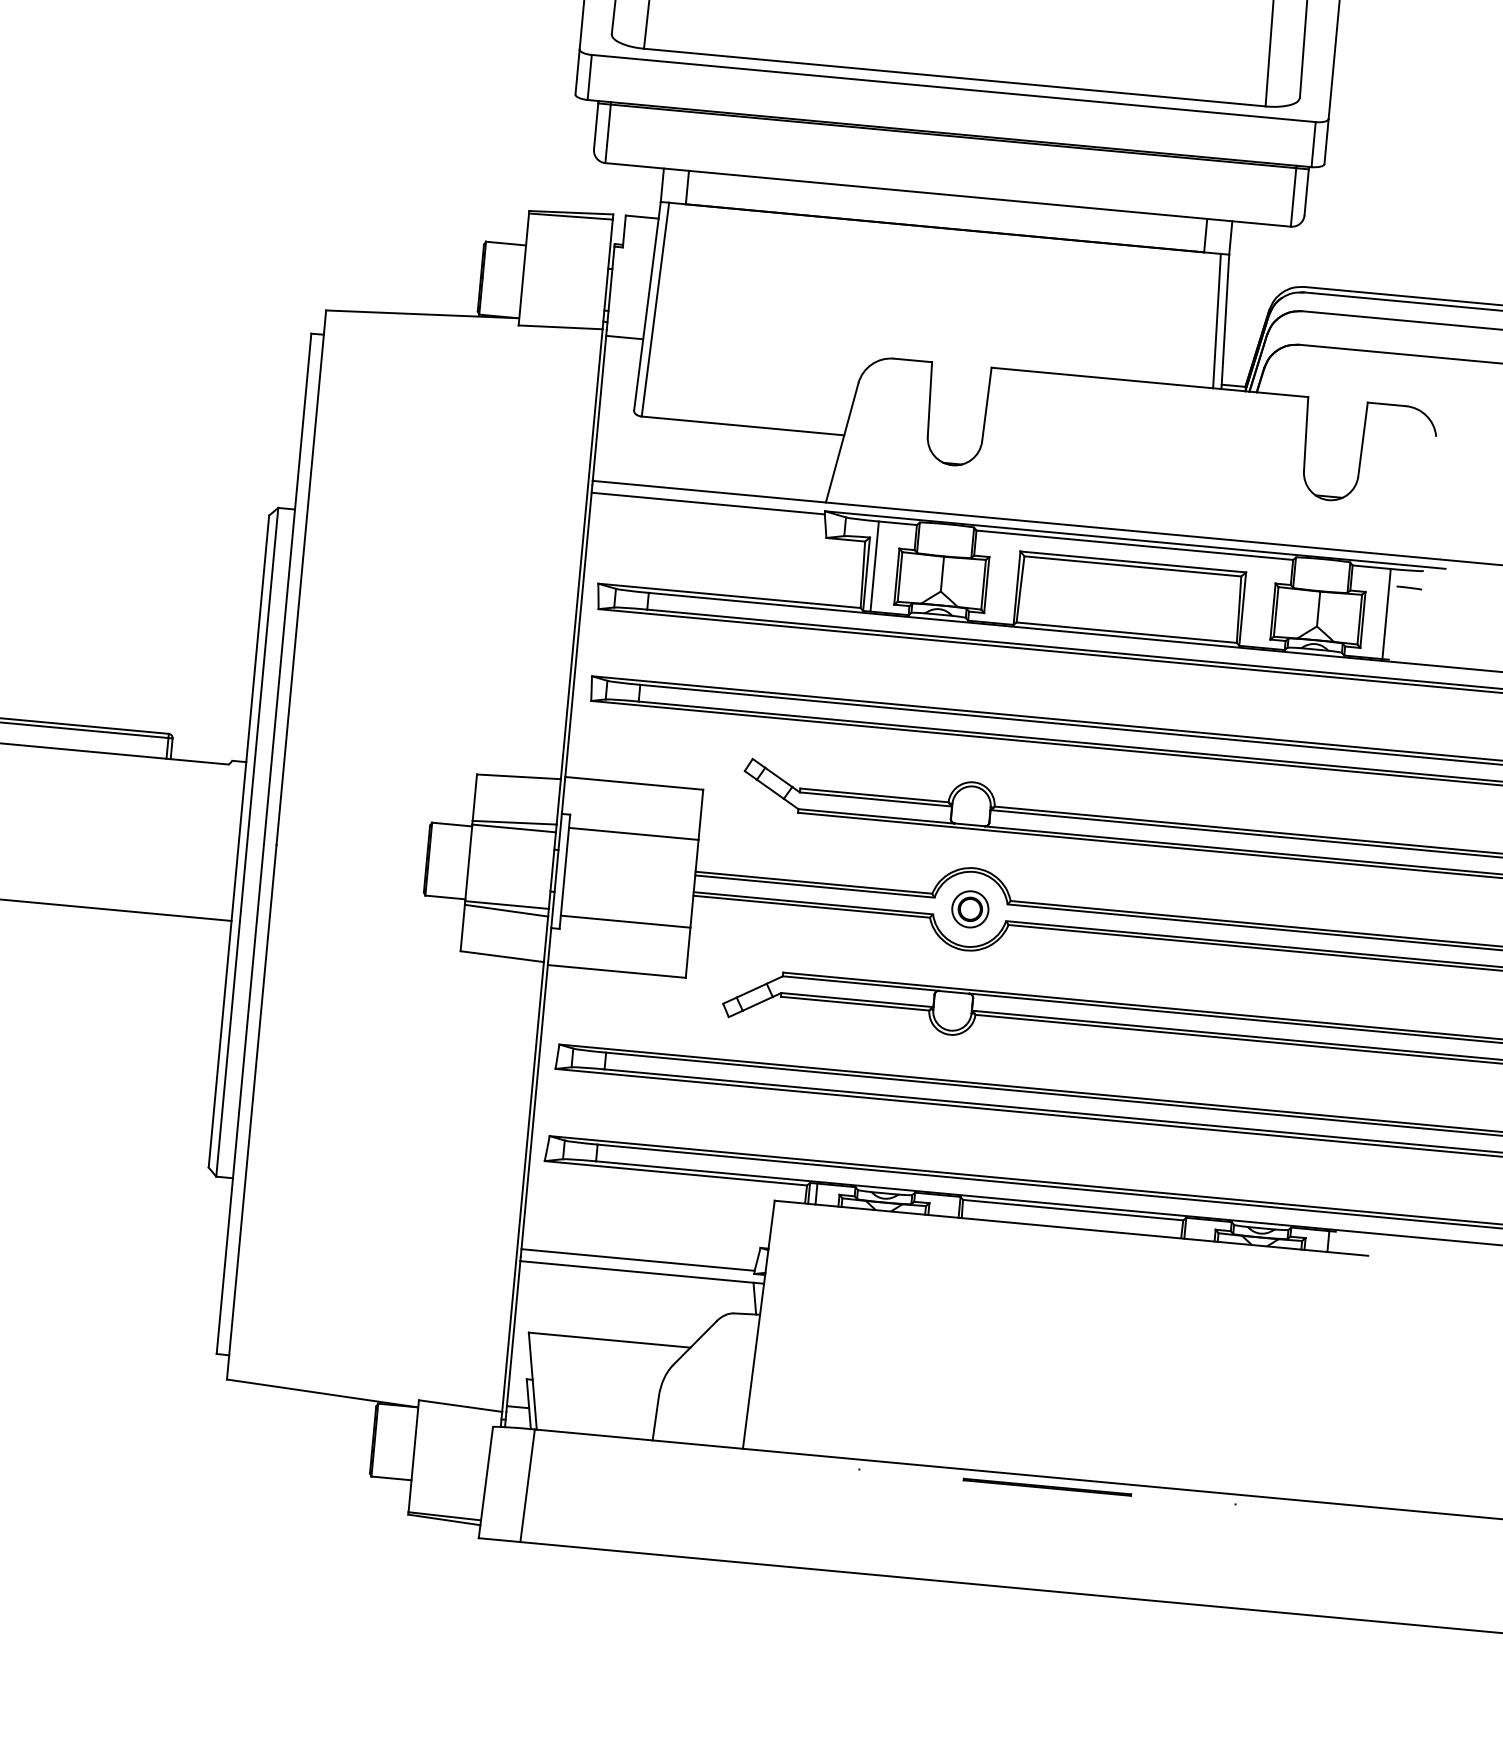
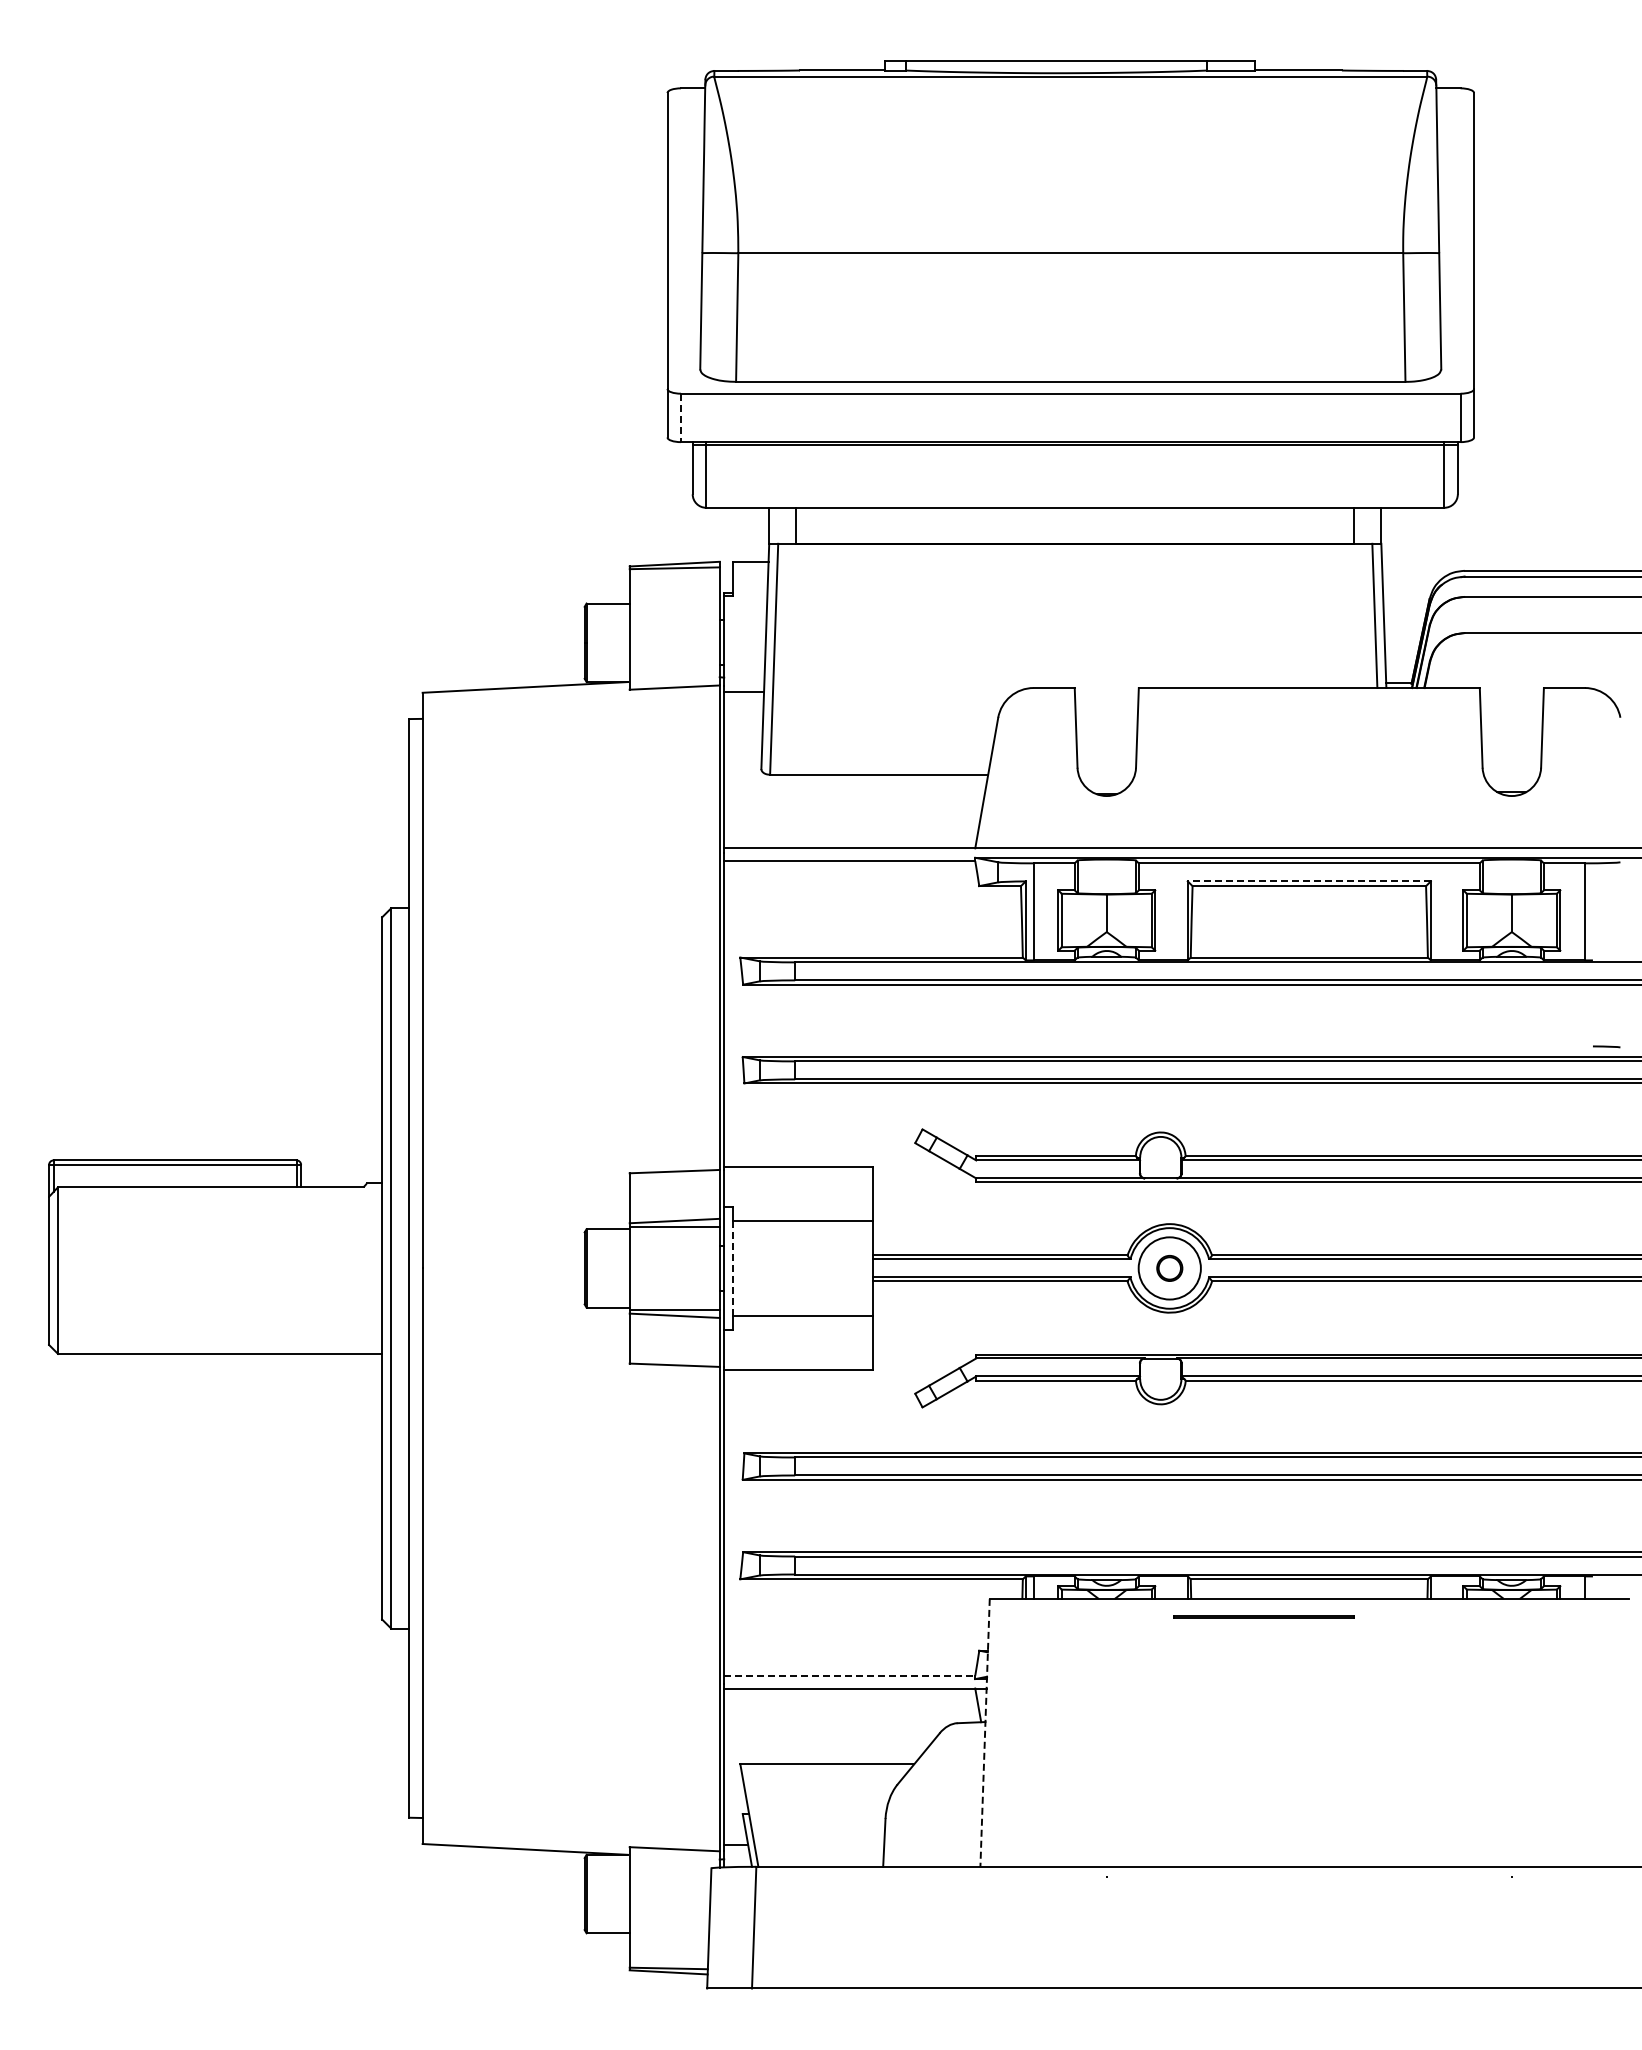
line: (590, 78) -> (681, 418), solid -> dashed
line: (1133, 562) -> (1309, 881), solid -> dashed
line: (1409, 587) -> (1606, 1046), moved
line: (565, 871) -> (733, 1268), solid -> dashed
circle: (970, 909) -> (1169, 1268), size x1.6
line: (637, 1259) -> (849, 1675), solid -> dashed
line: (759, 1325) -> (985, 1733), solid -> dashed
line: (1046, 1486) -> (1263, 1616), moved

